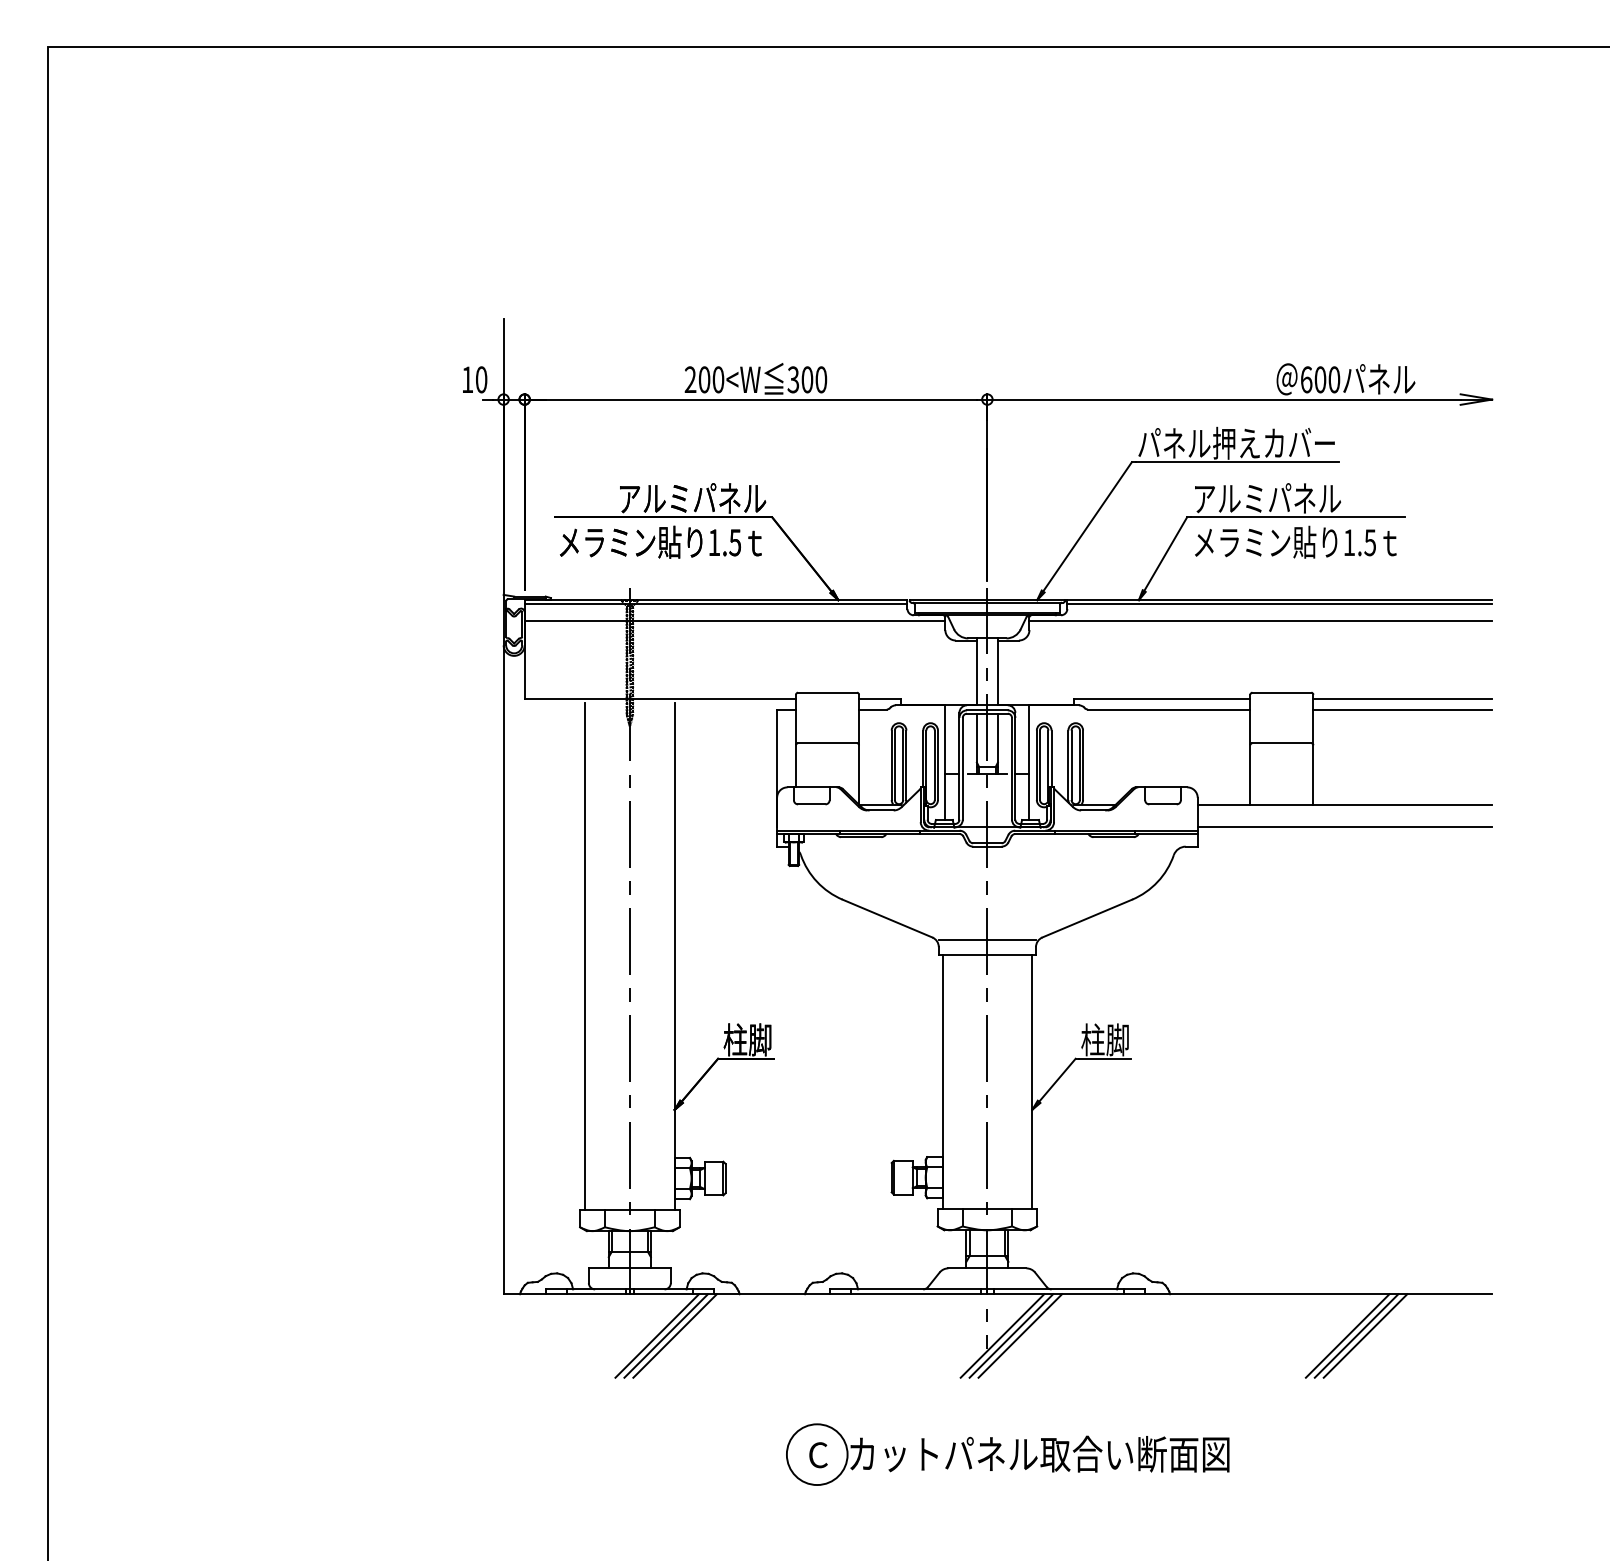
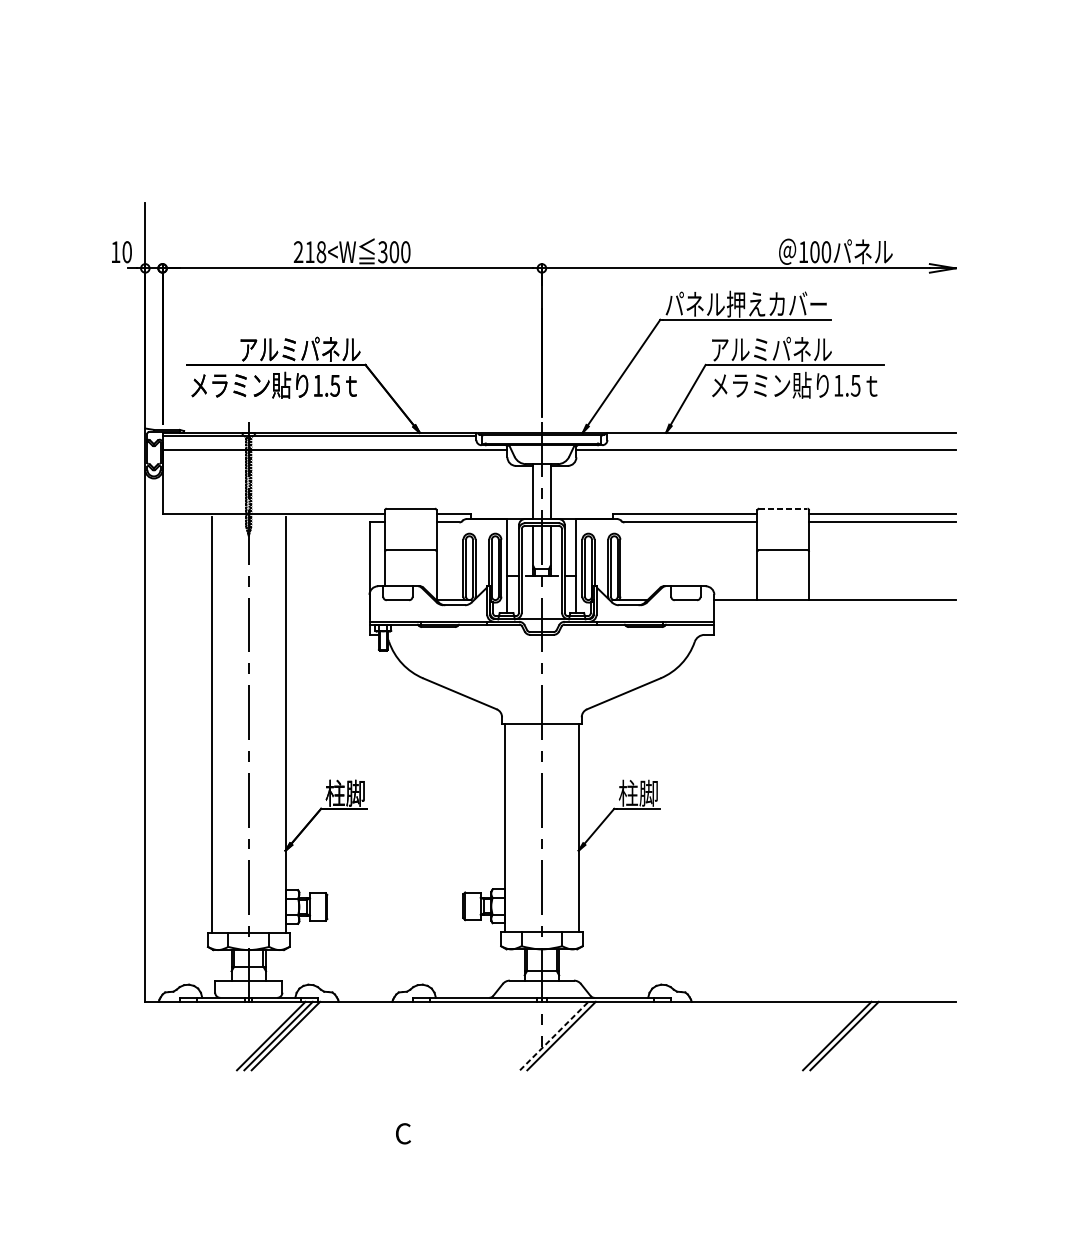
text: (711, 379) -> (315, 251), 200<W -> 218<W
text: (1306, 379) -> (803, 251), 600 -> 100
line: (1279, 603) -> (781, 435), removed
line: (1282, 692) -> (783, 508), solid -> dashed
line: (1344, 827) -> (834, 619), removed
line: (986, 940) -> (541, 711), removed
line: (1002, 1335) -> (554, 1035), solid -> dashed
line: (1020, 1335) -> (569, 1035), removed
line: (1365, 1335) -> (851, 1035), removed
part: (1004, 1460) -> (555, 1138), removed

